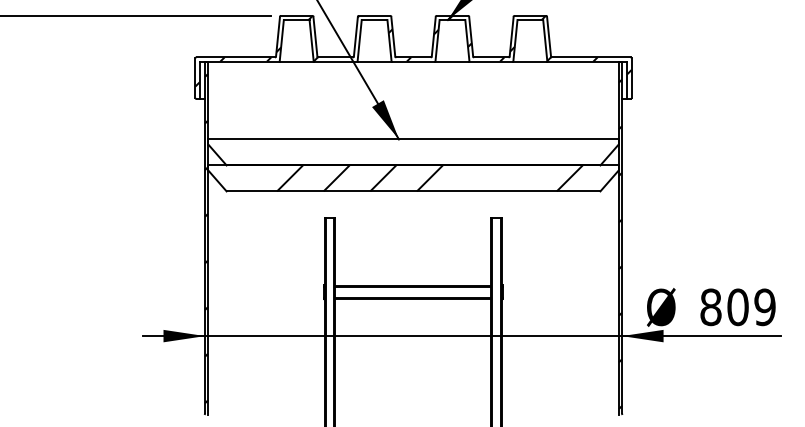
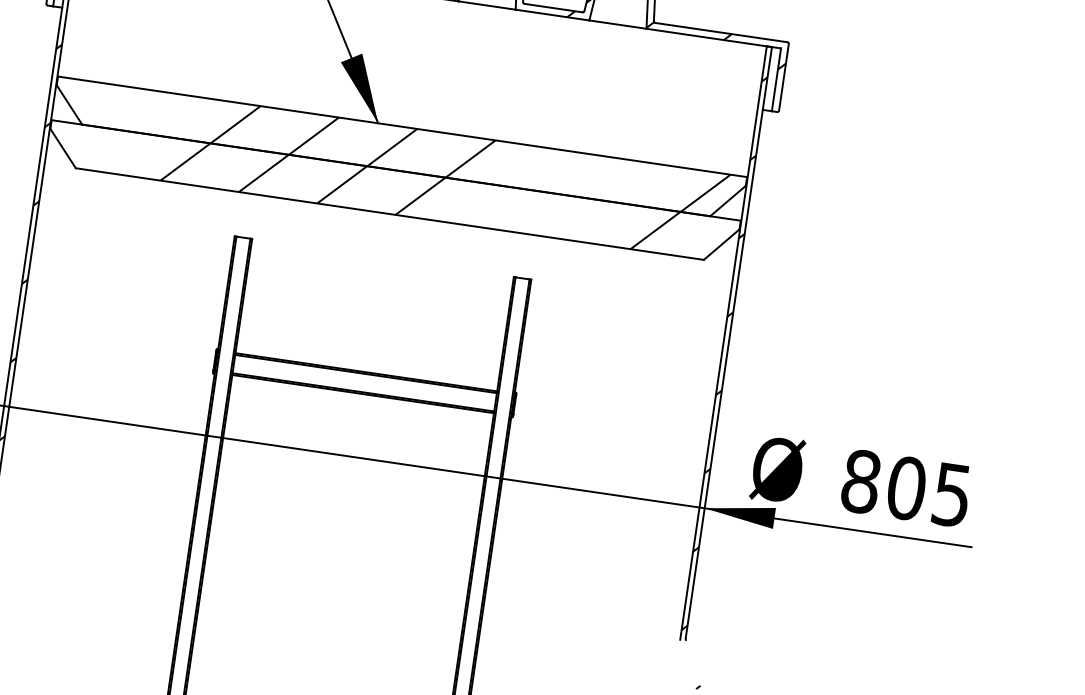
hatch: (455, 152) -> (469, 159), added
text: (764, 306) -> (951, 493), 809 -> 805

